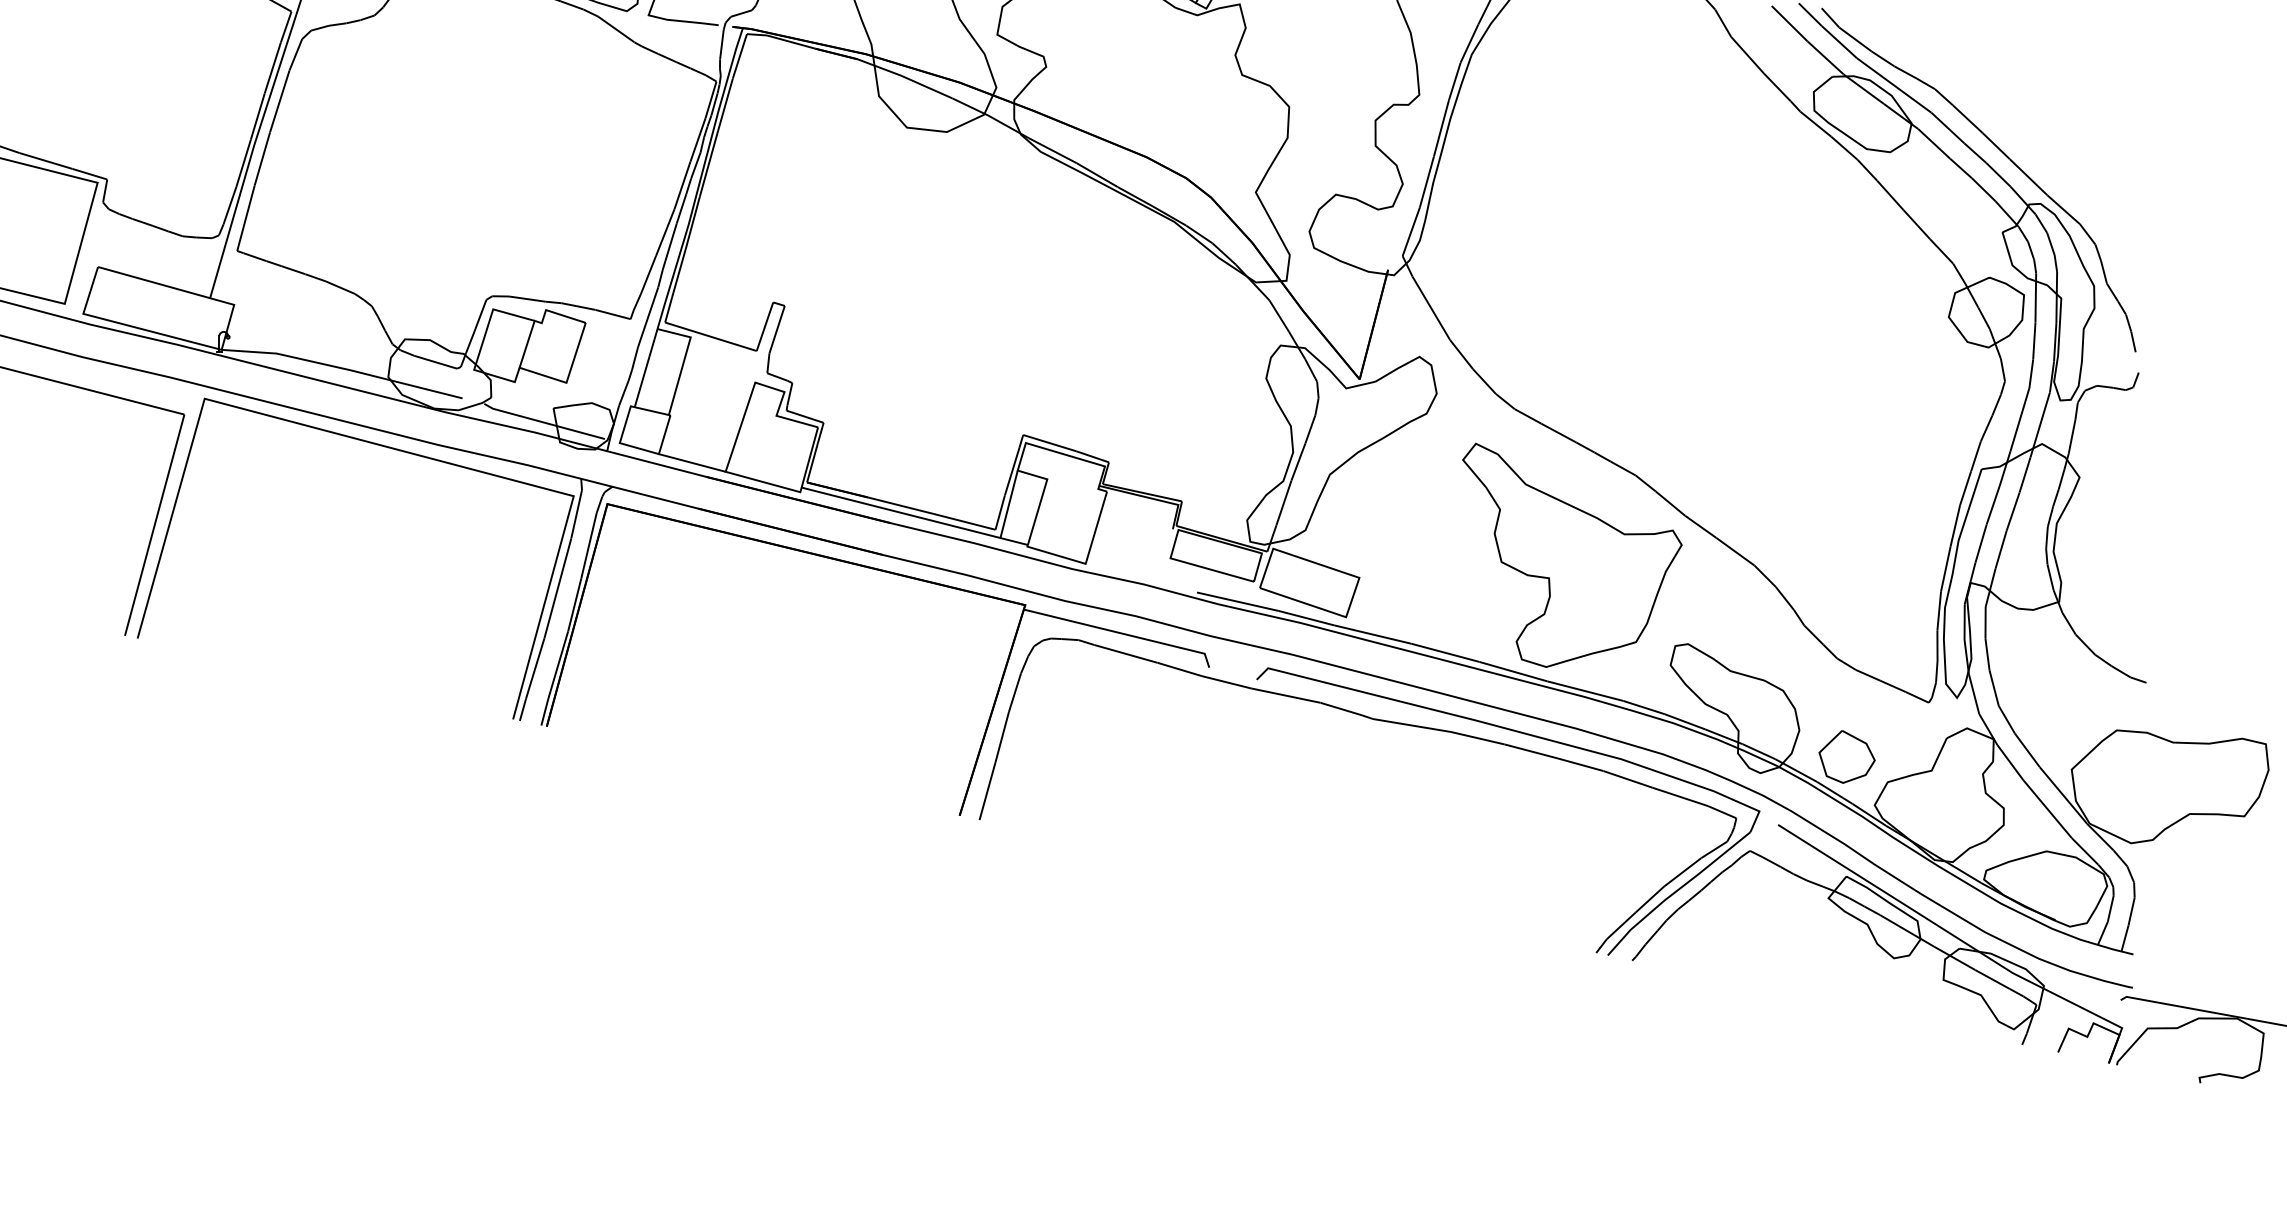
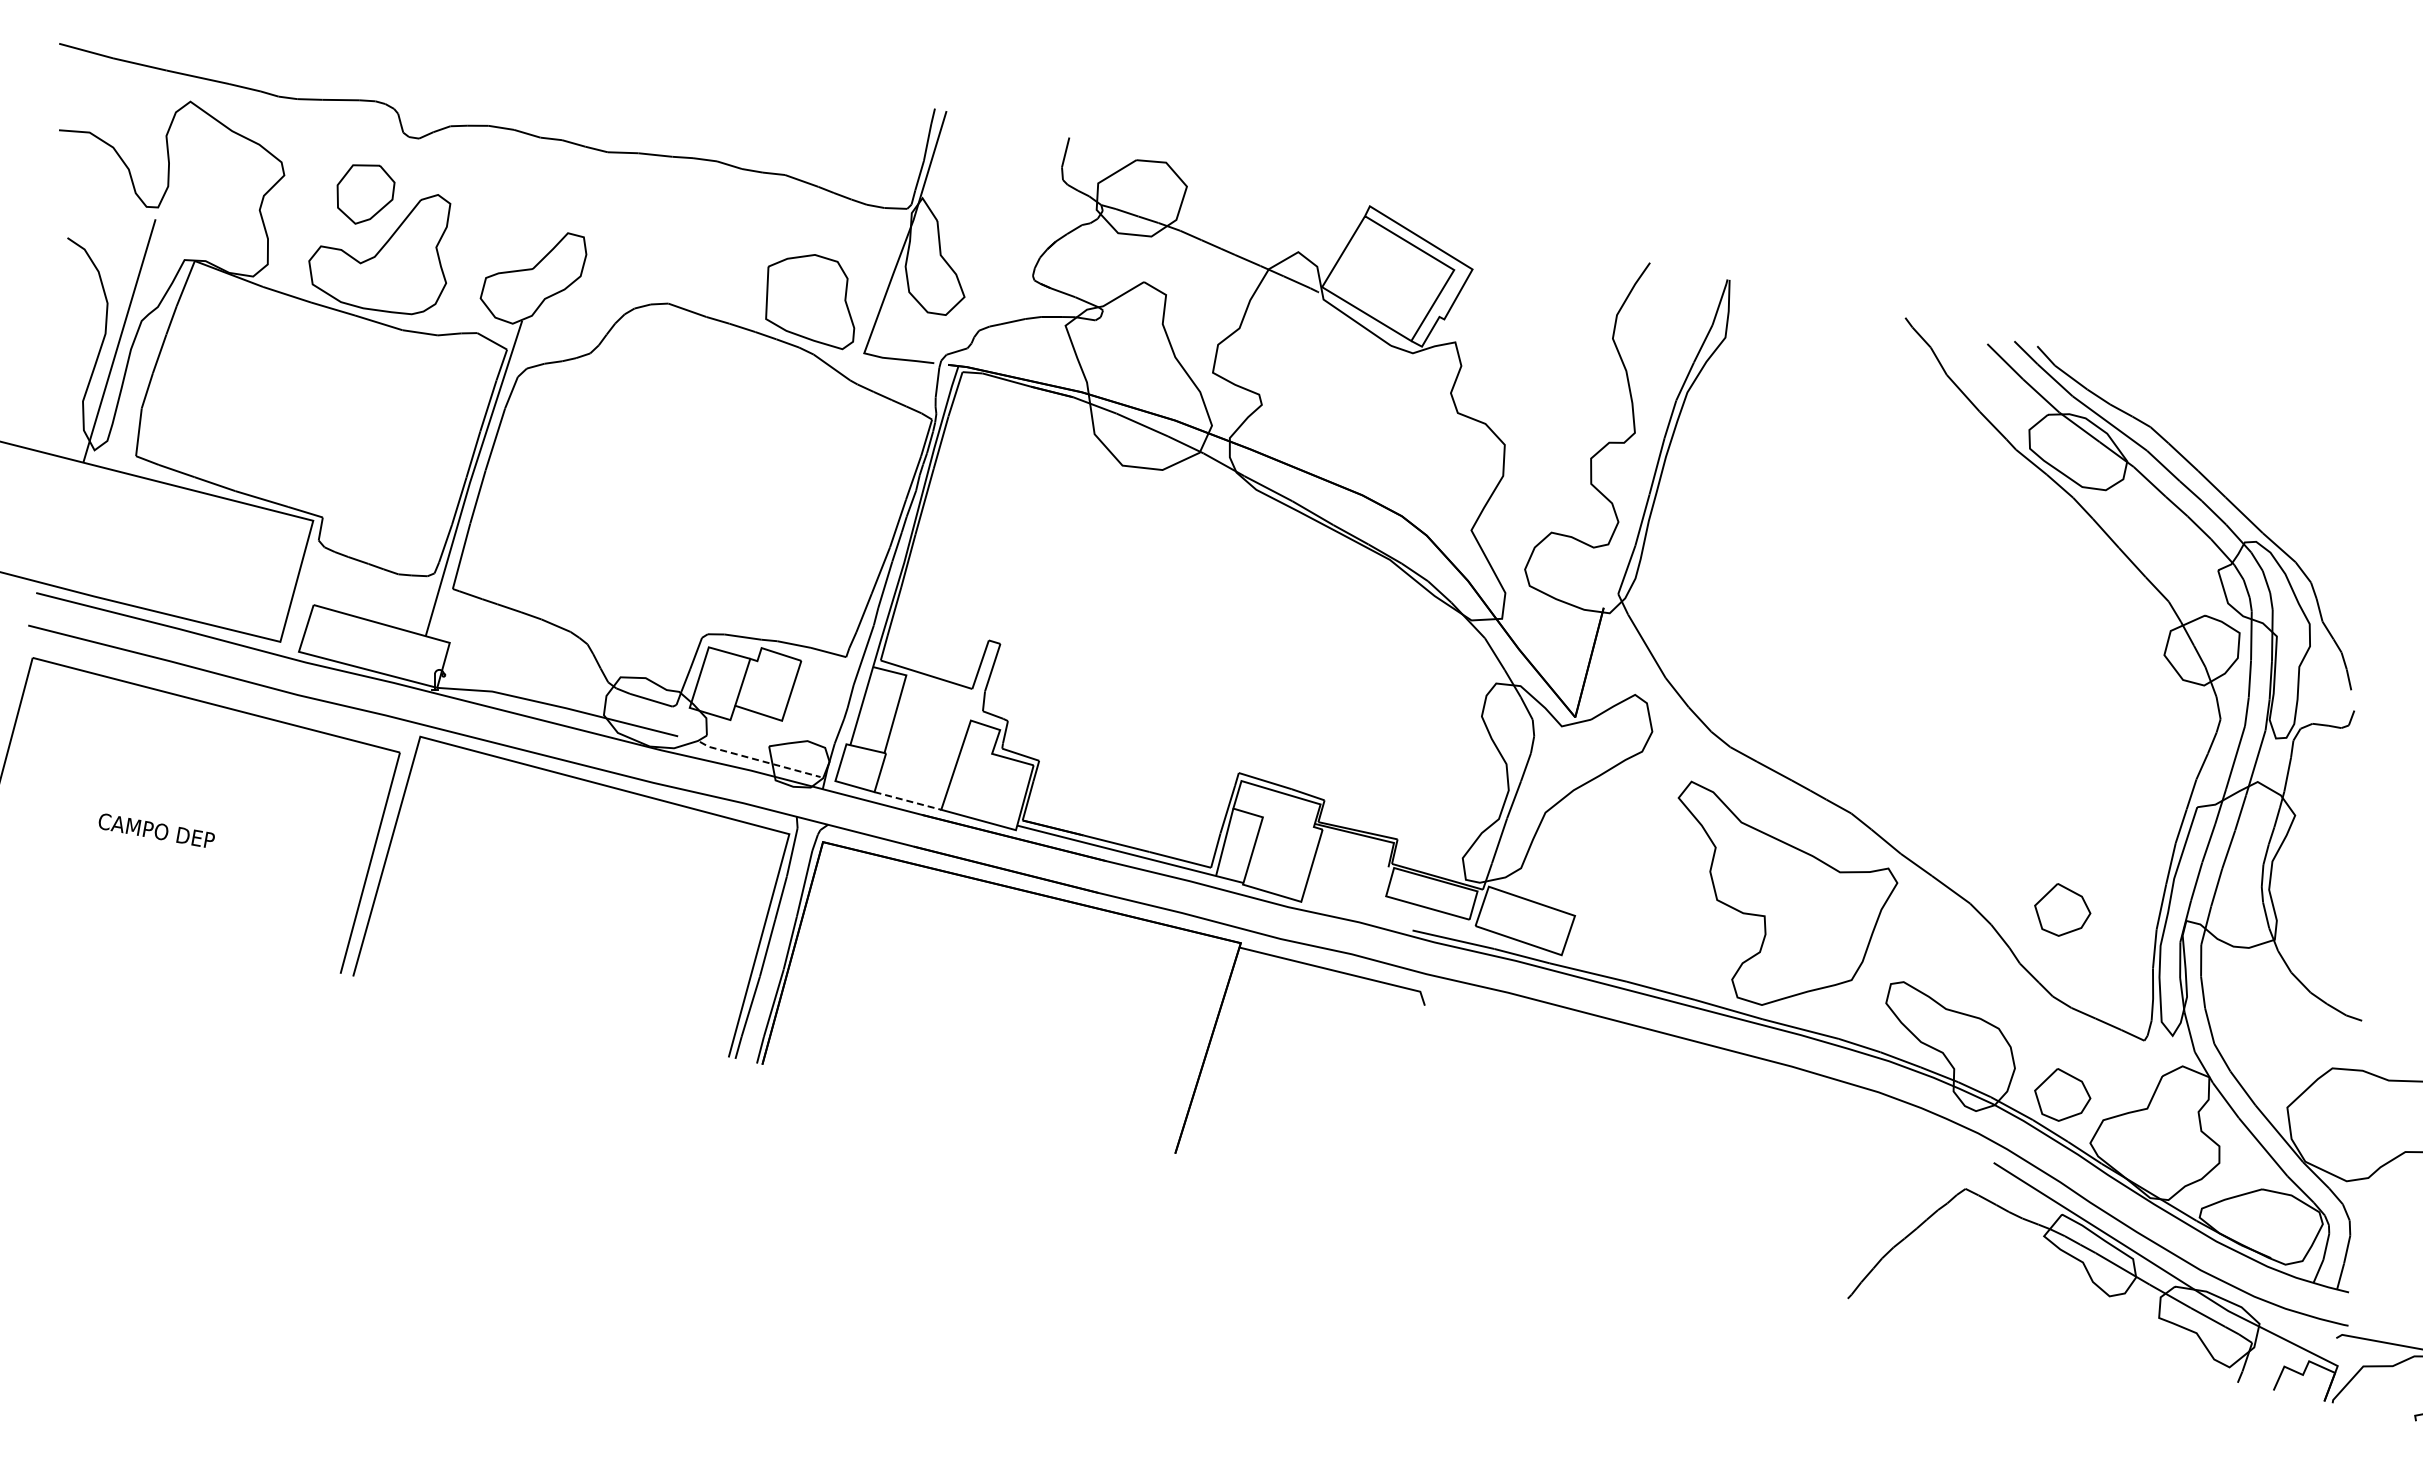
line: (543, 422) -> (759, 760), solid -> dashed
line: (691, 462) -> (907, 800), solid -> dashed
part: (1846, 571) -> (2062, 909), added
part: (1379, 721) -> (1595, 1059), removed

